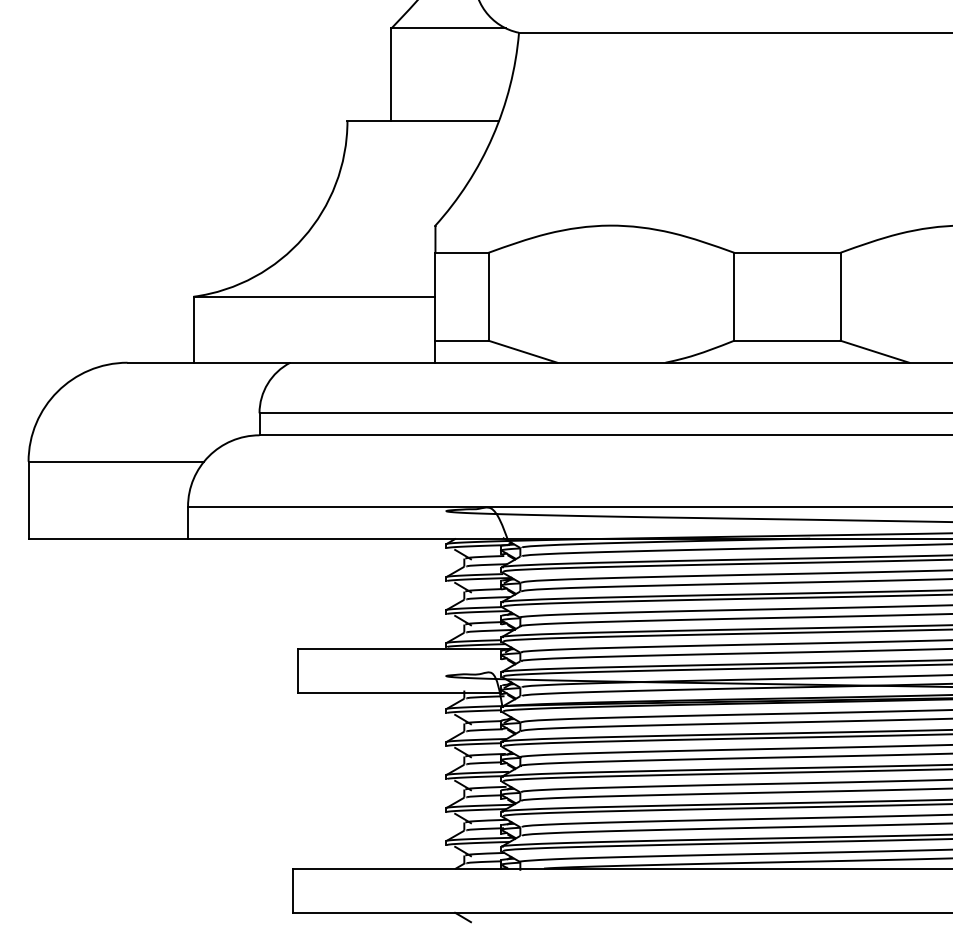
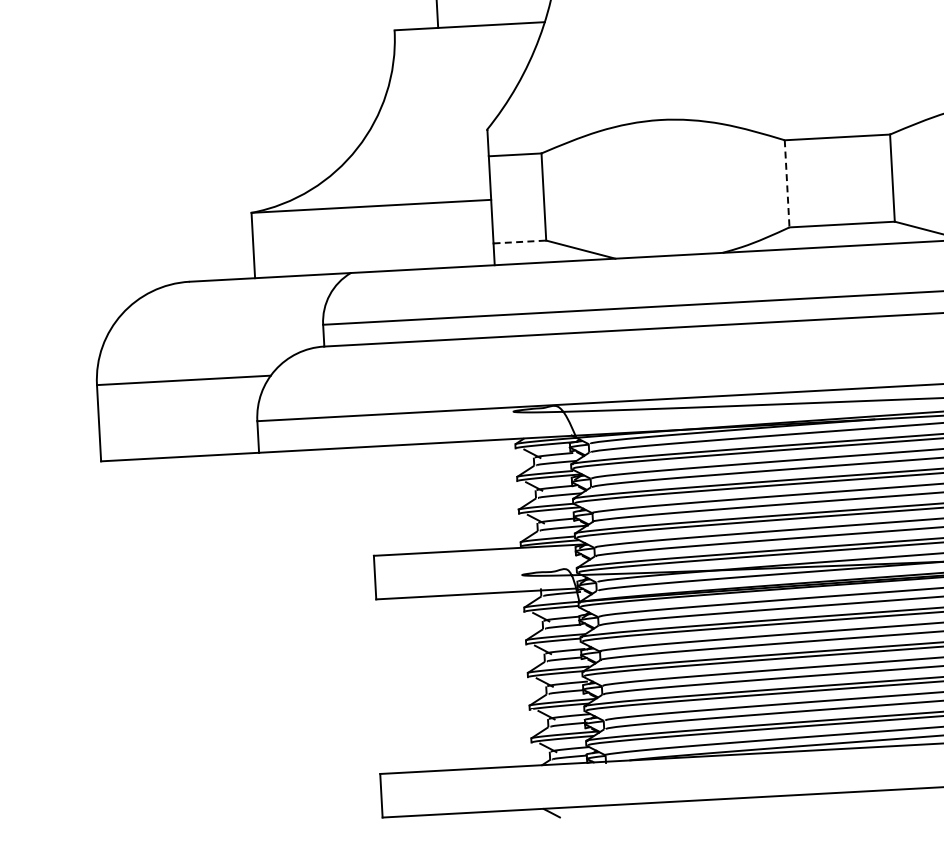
line: (734, 296) -> (787, 183), solid -> dashed
line: (462, 340) -> (520, 241), solid -> dashed

